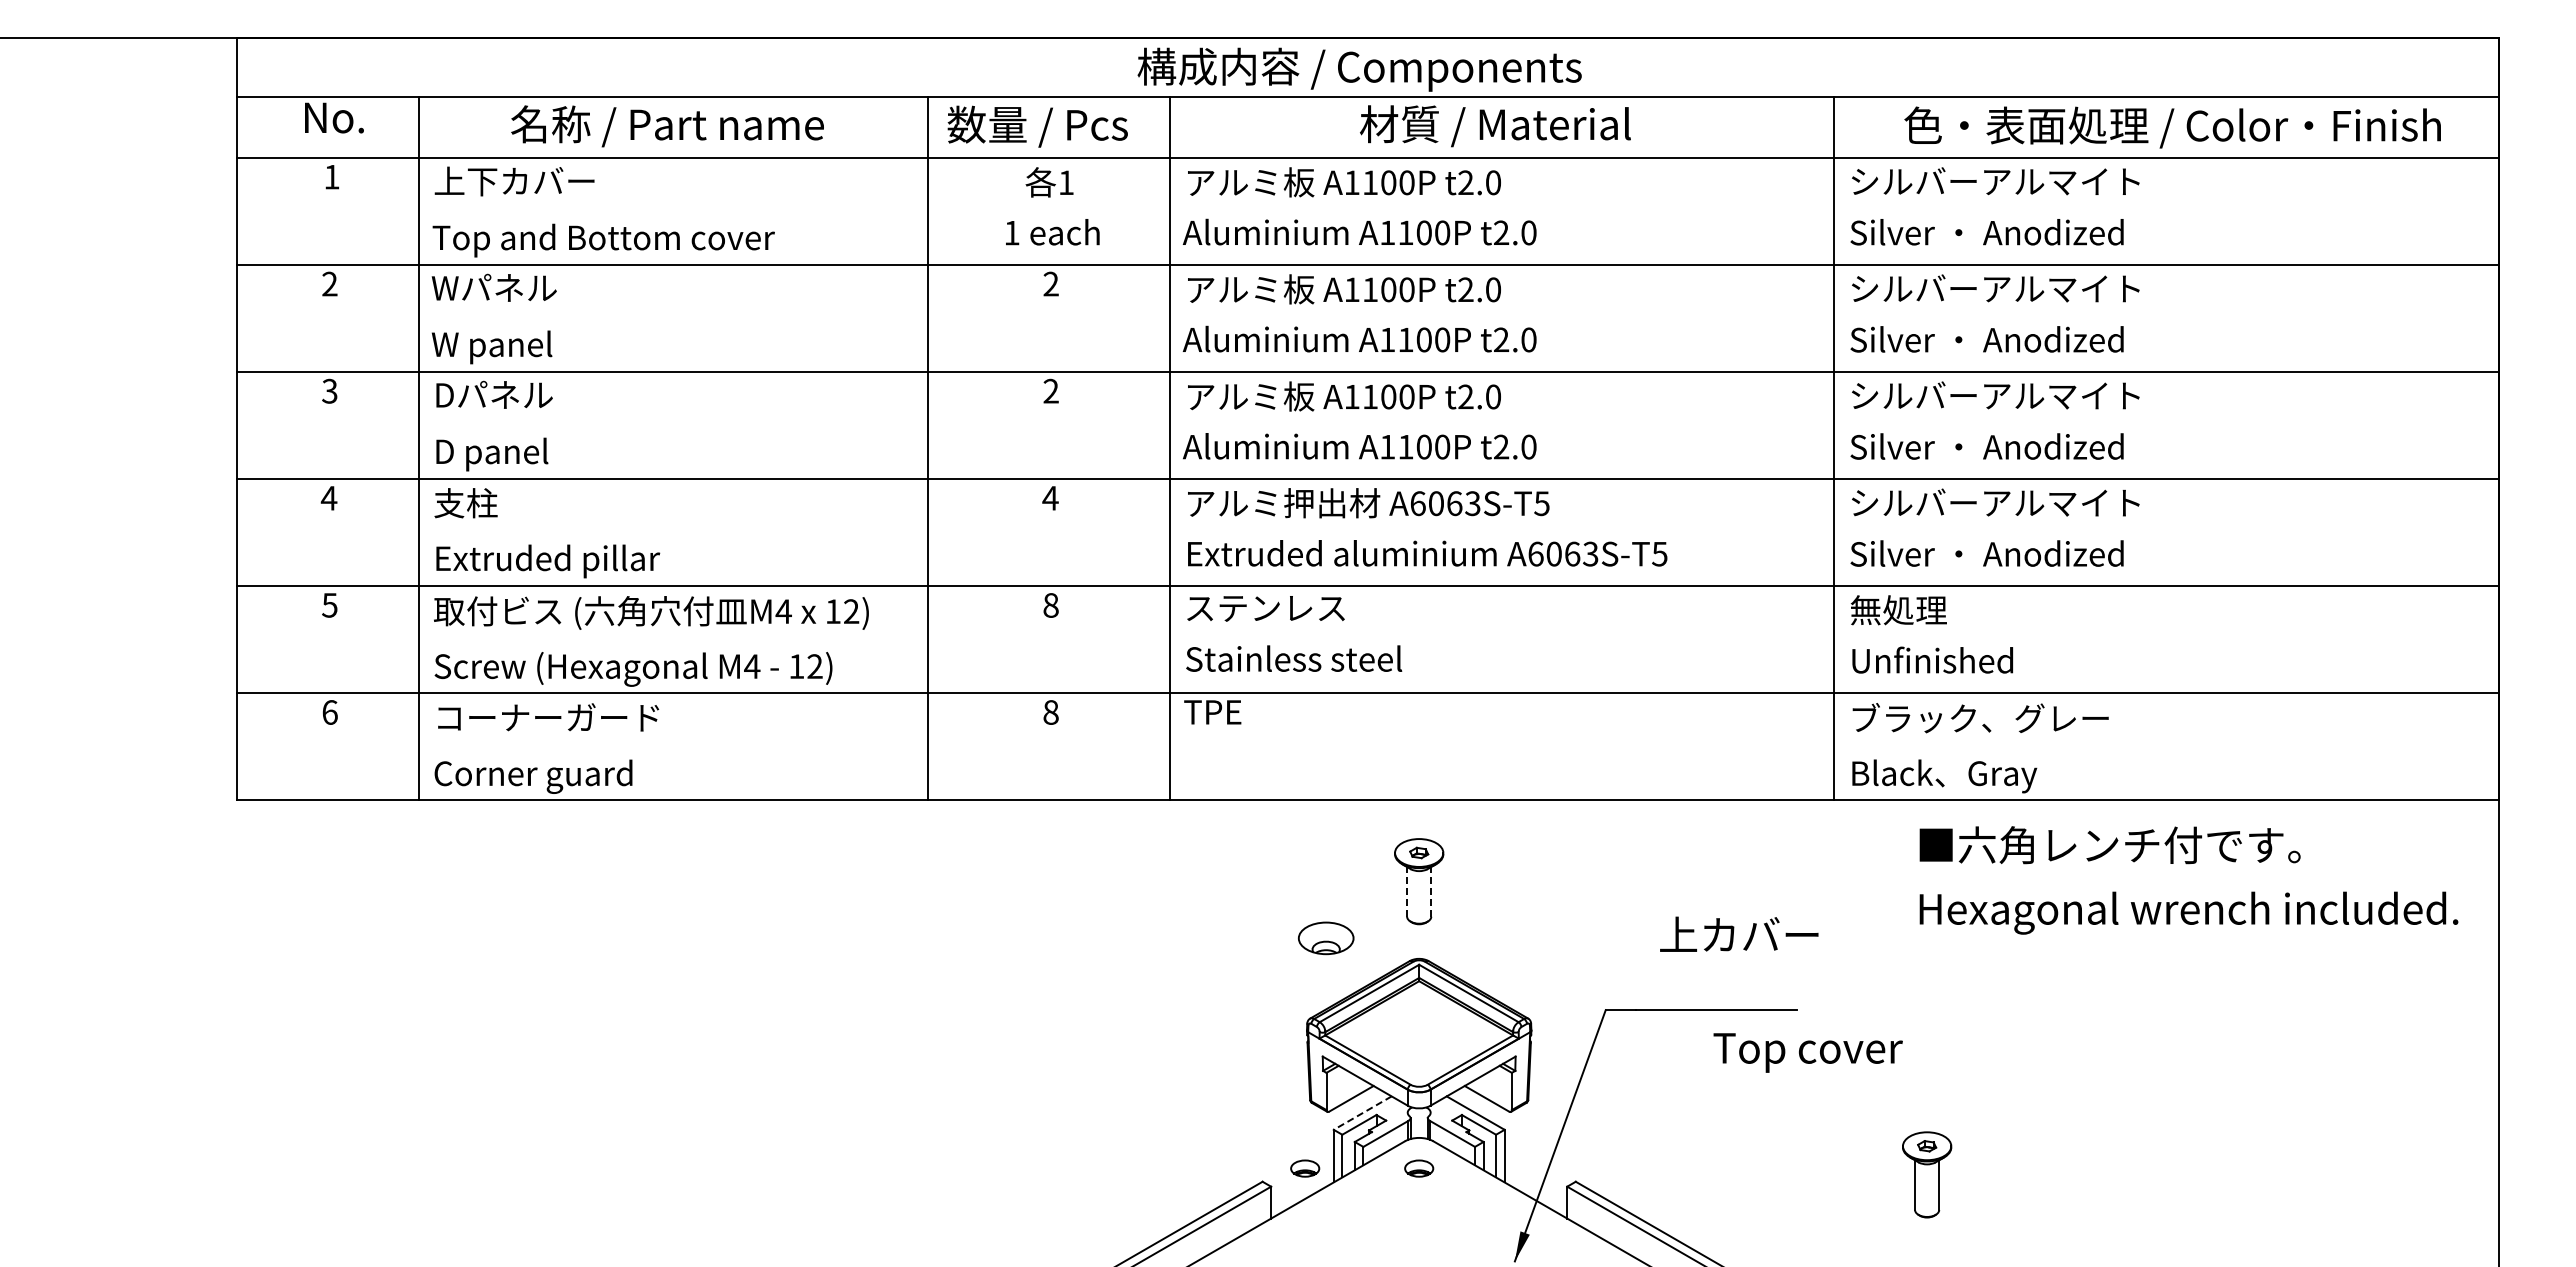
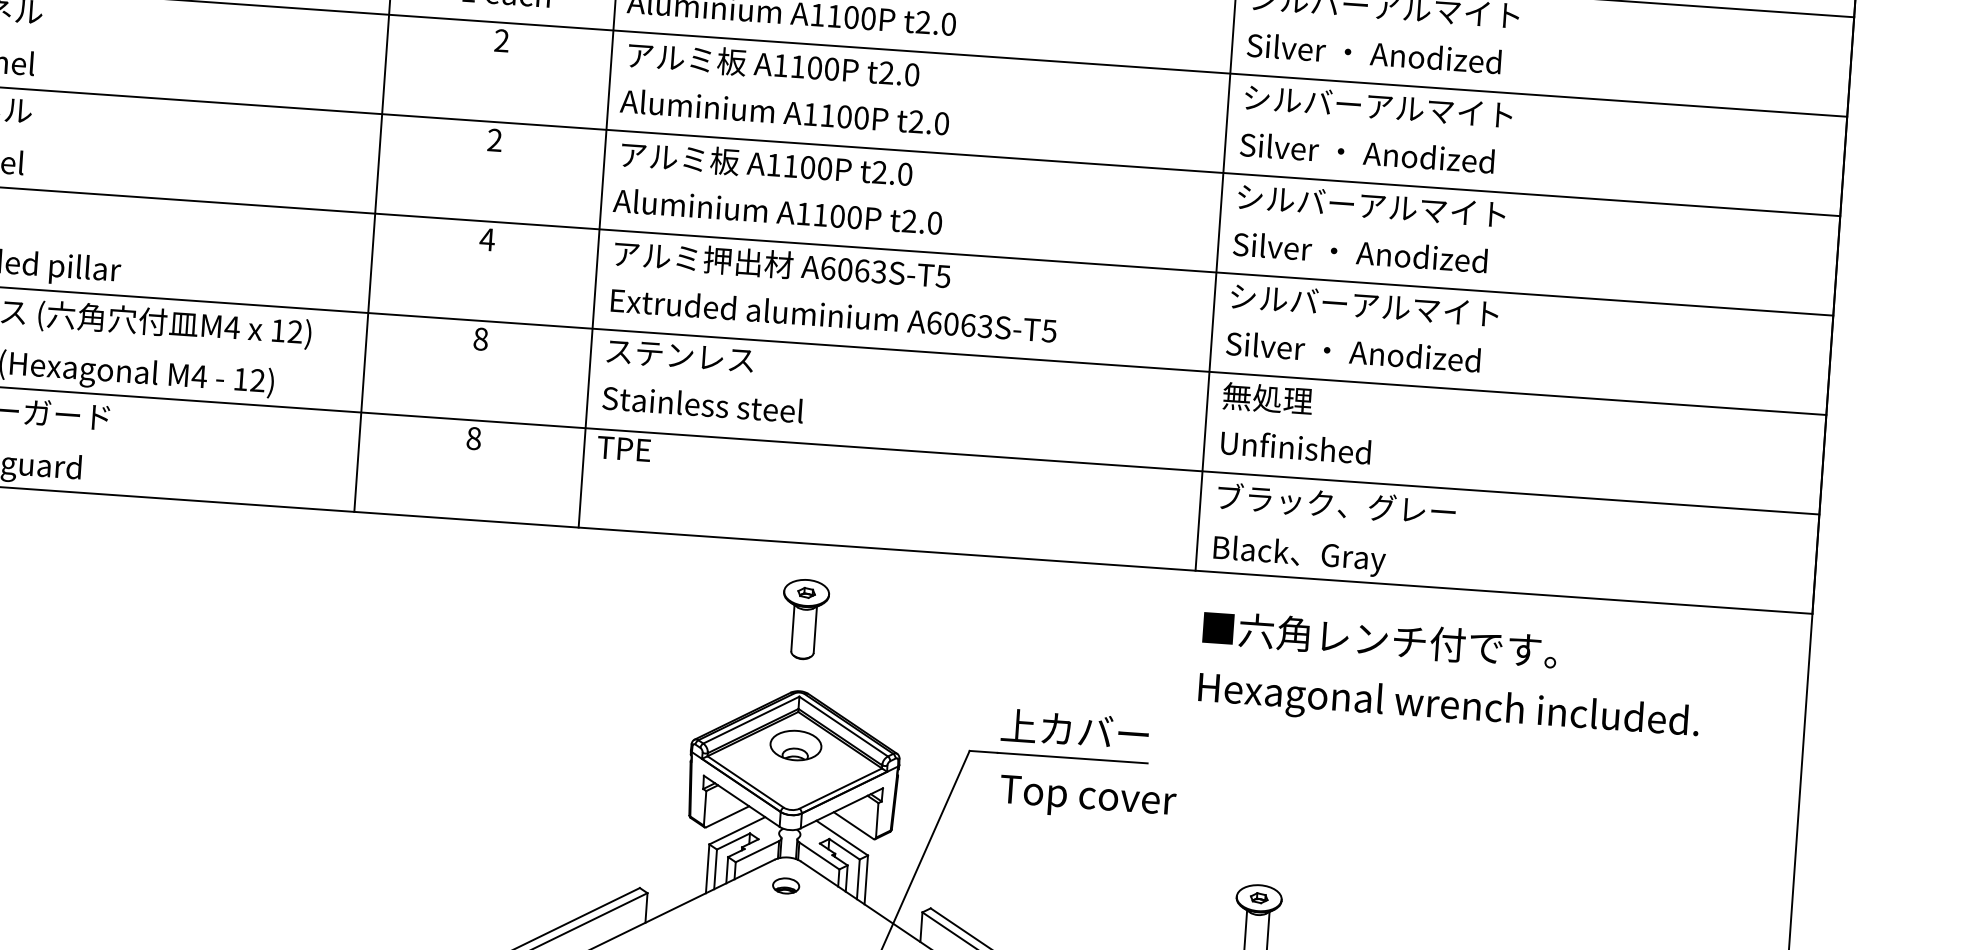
text: (2188, 880) -> (1450, 677), moved
line: (1407, 891) -> (793, 627), dashed -> solid
line: (1431, 891) -> (815, 629), dashed -> solid
text: (1739, 933) -> (1075, 728), moved
part: (1326, 938) -> (796, 745), moved
text: (1807, 1052) -> (1087, 798), moved
line: (1362, 1113) -> (737, 831), dashed -> solid
part: (1305, 1168) -> (680, 878), removed

